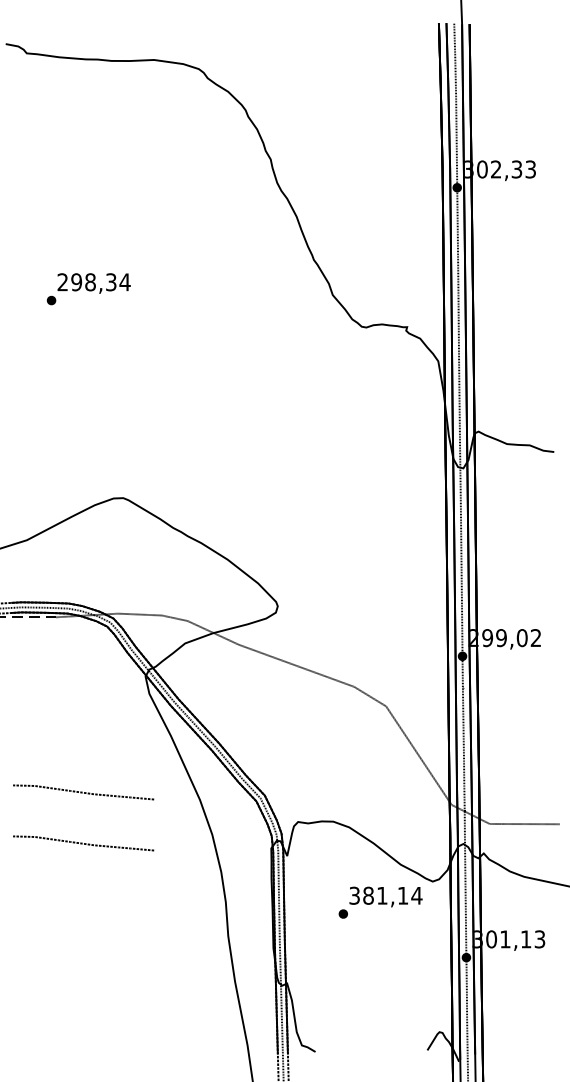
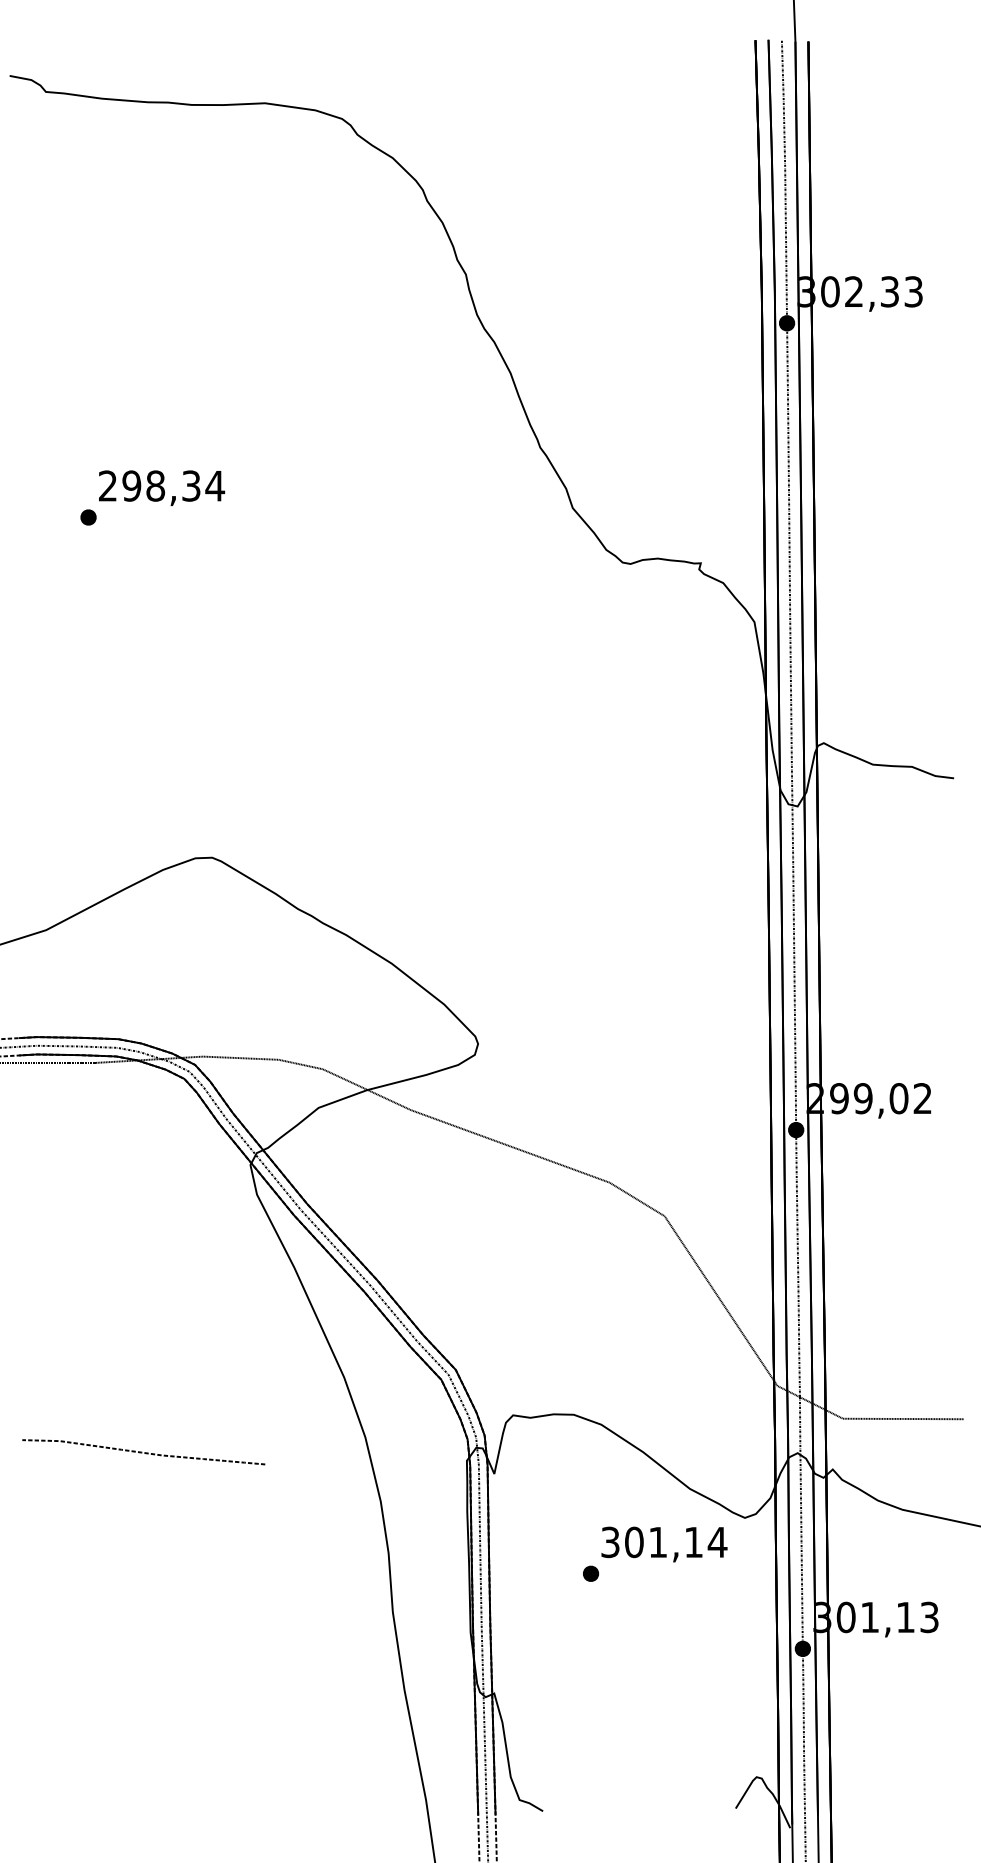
curve: (82, 792) -> (141, 1364), removed
text: (368, 895) -> (634, 1541), 381,14 -> 301,14

